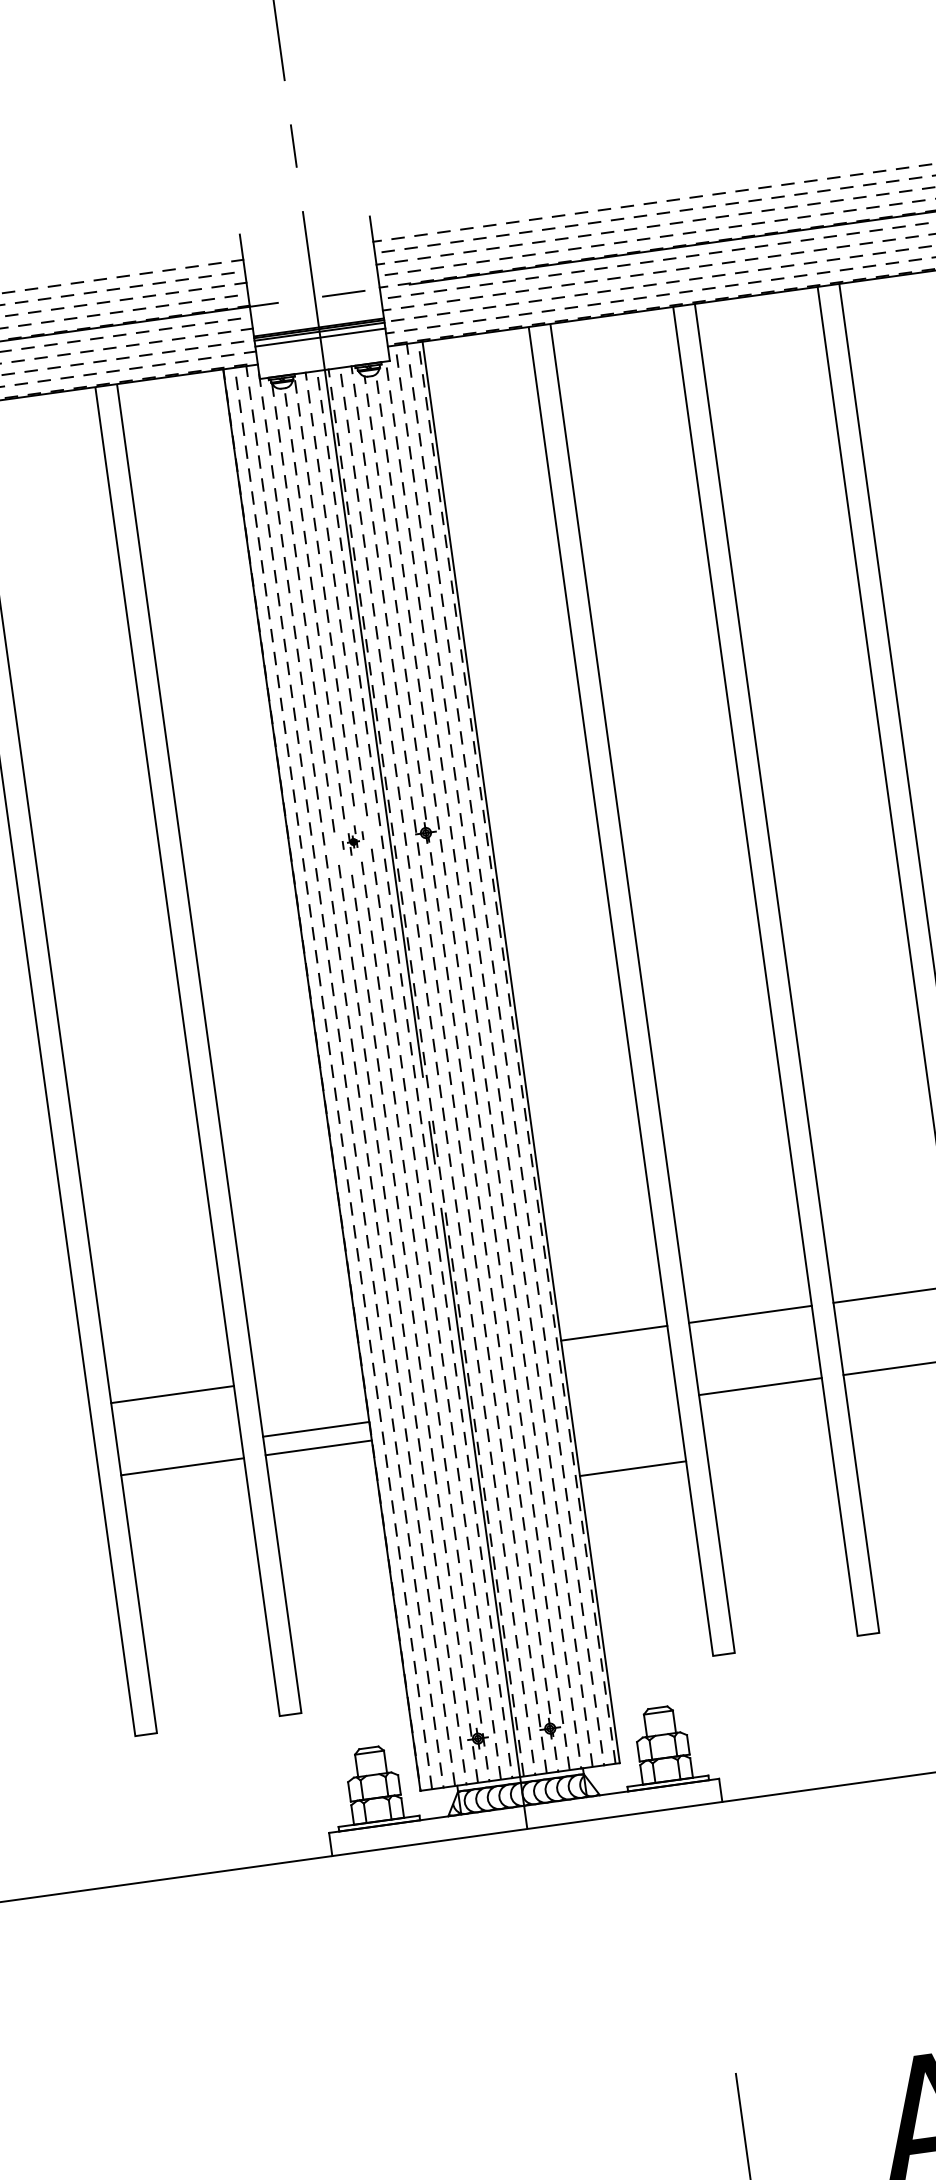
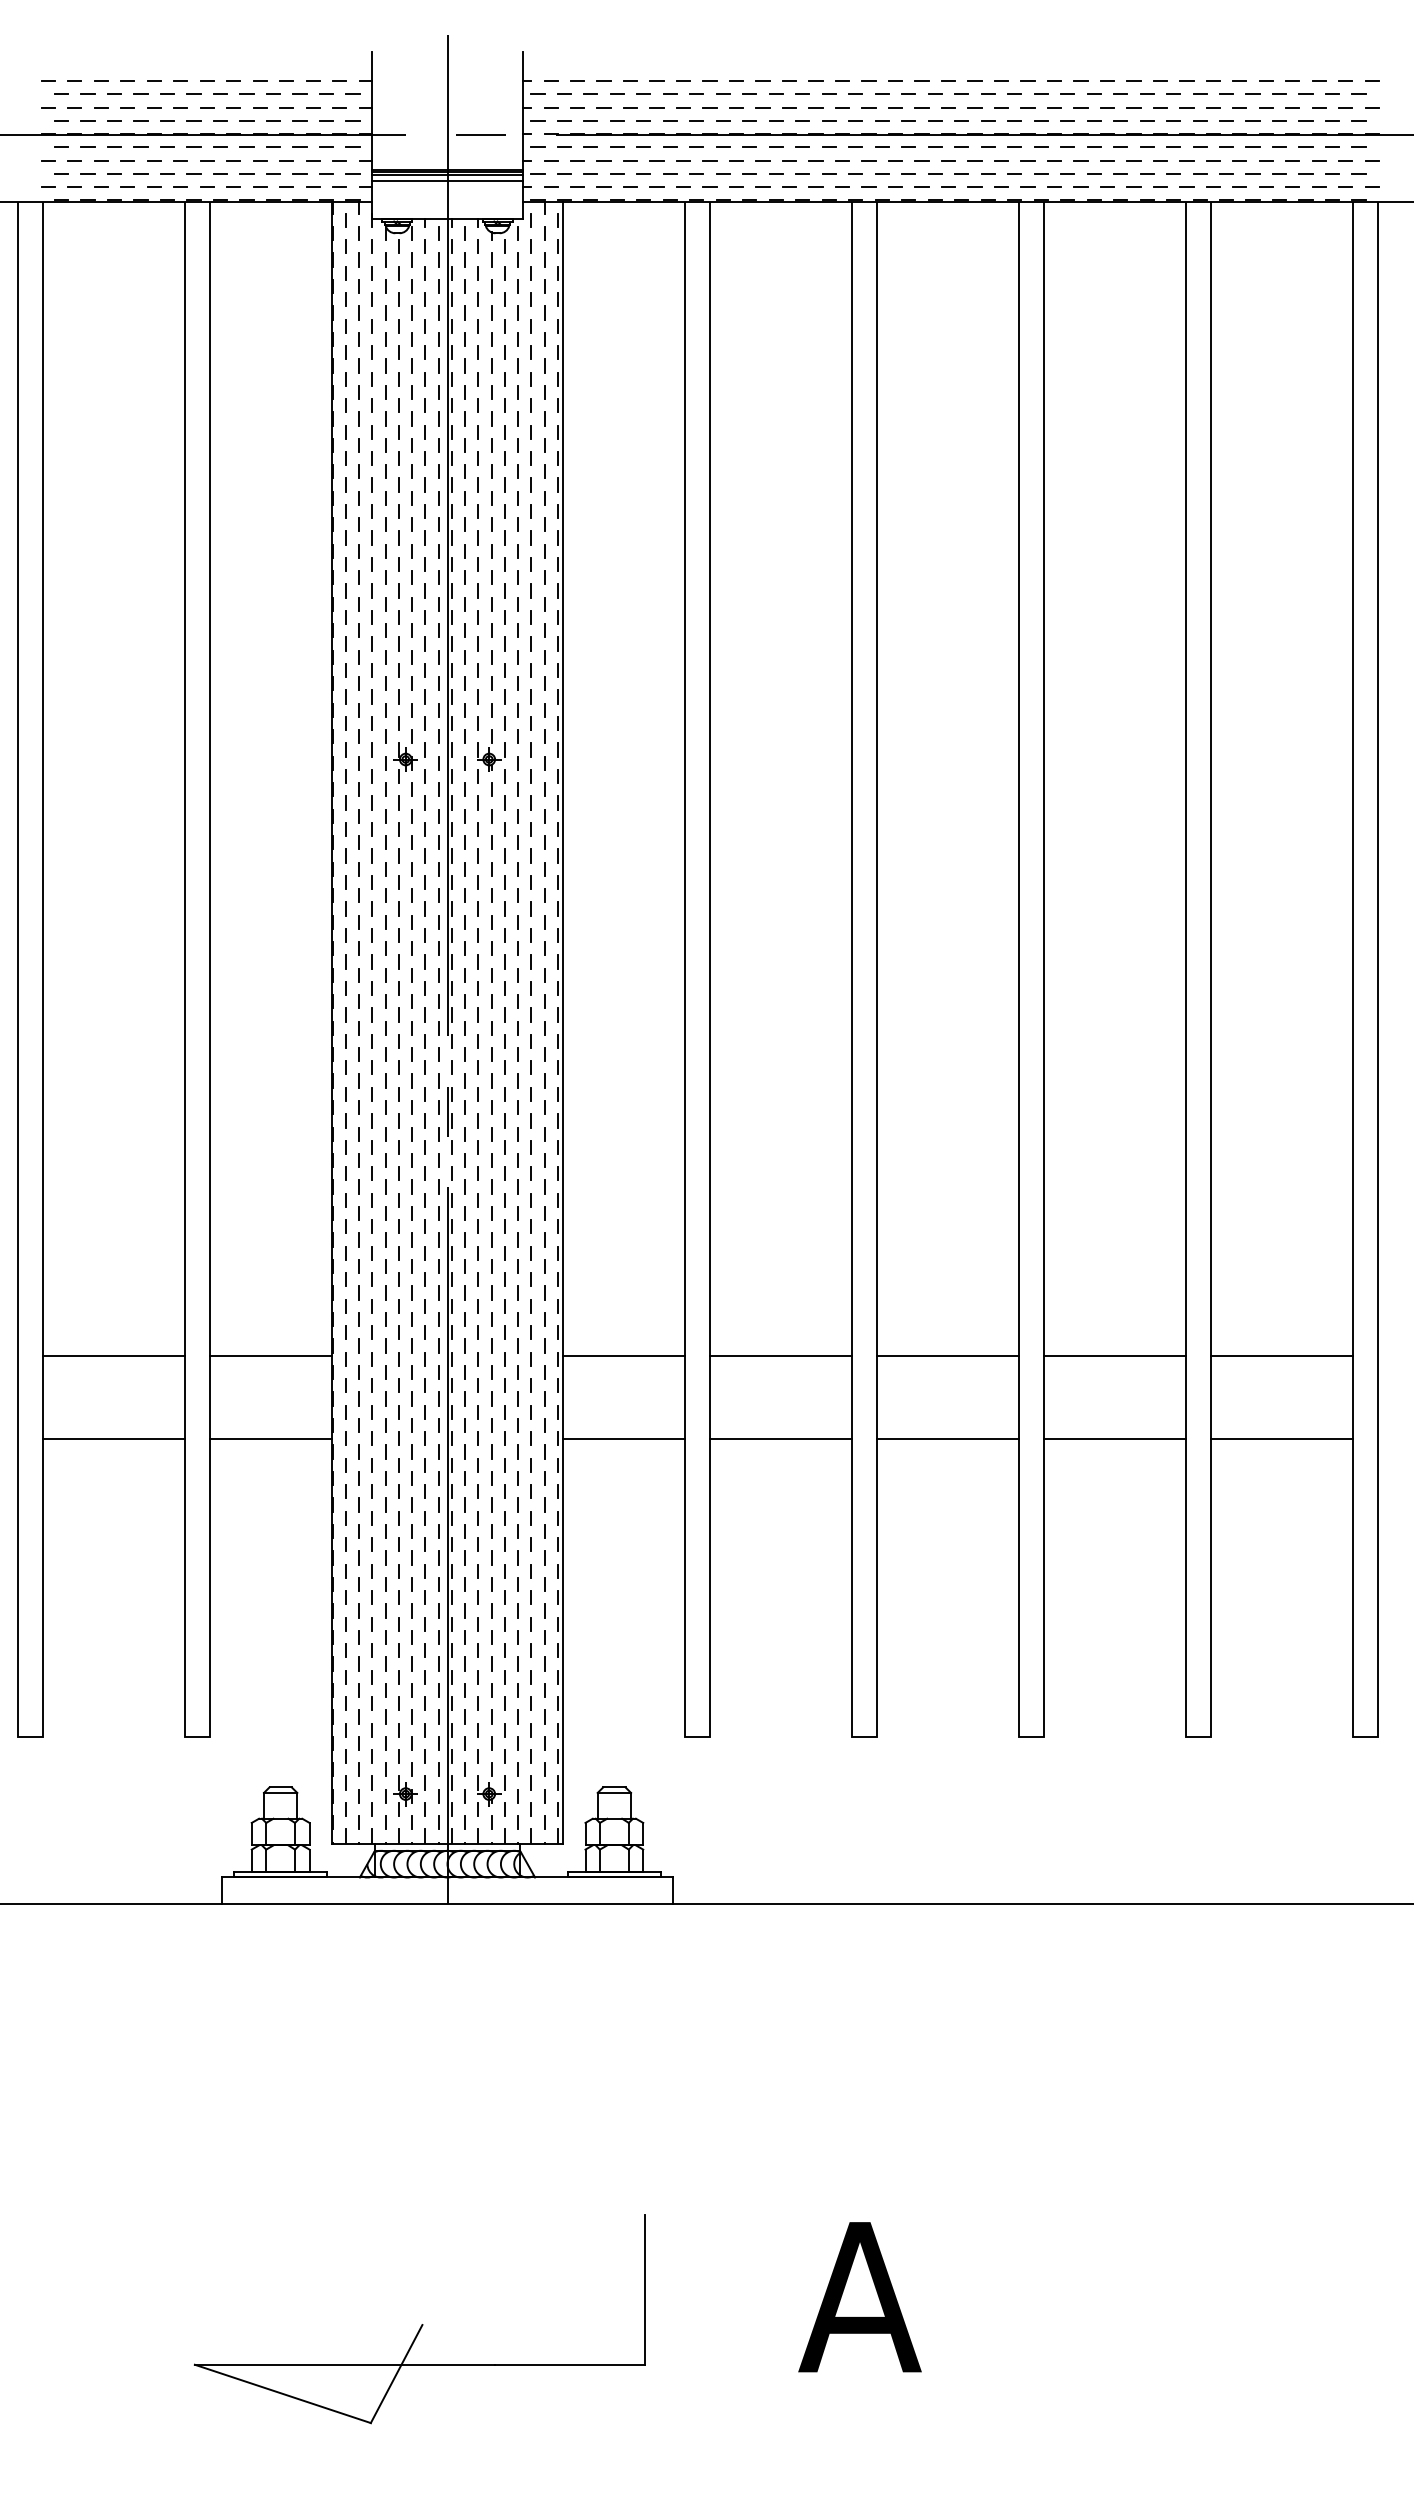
part: (353, 840) -> (405, 756), size x1.67
line: (315, 1429) -> (270, 1356), moved
line: (632, 1468) -> (623, 1439), moved

